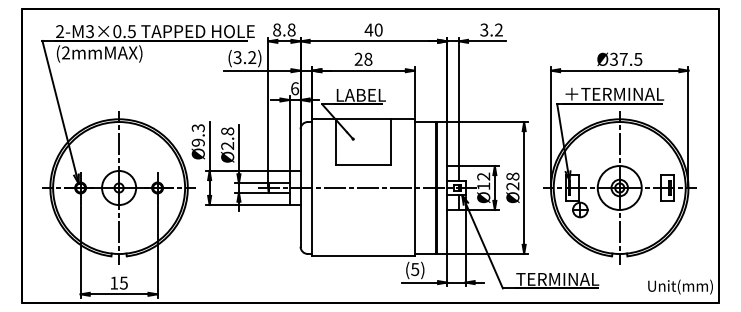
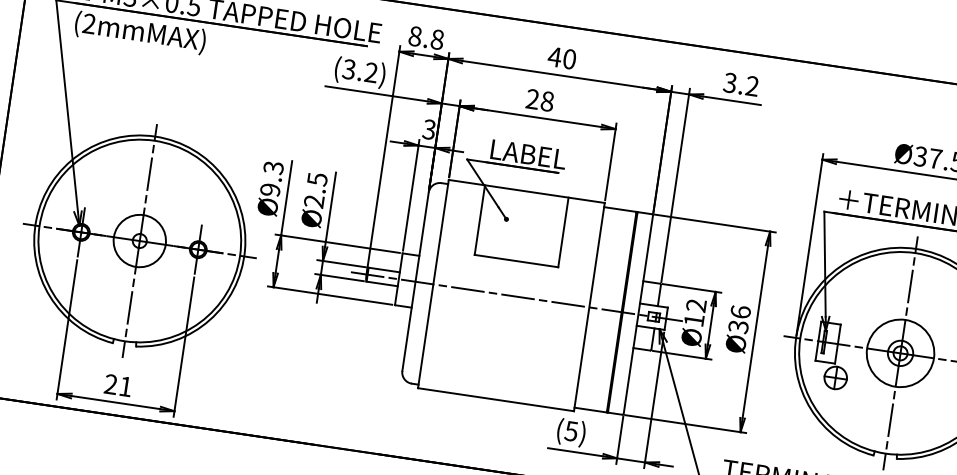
text: (295, 88) -> (430, 129), 6 -> 3
text: (227, 131) -> (317, 179), Ø2.8 -> Ø2.5
text: (512, 181) -> (739, 319), Ø28 -> Ø36
text: (118, 282) -> (117, 384), 15 -> 21

